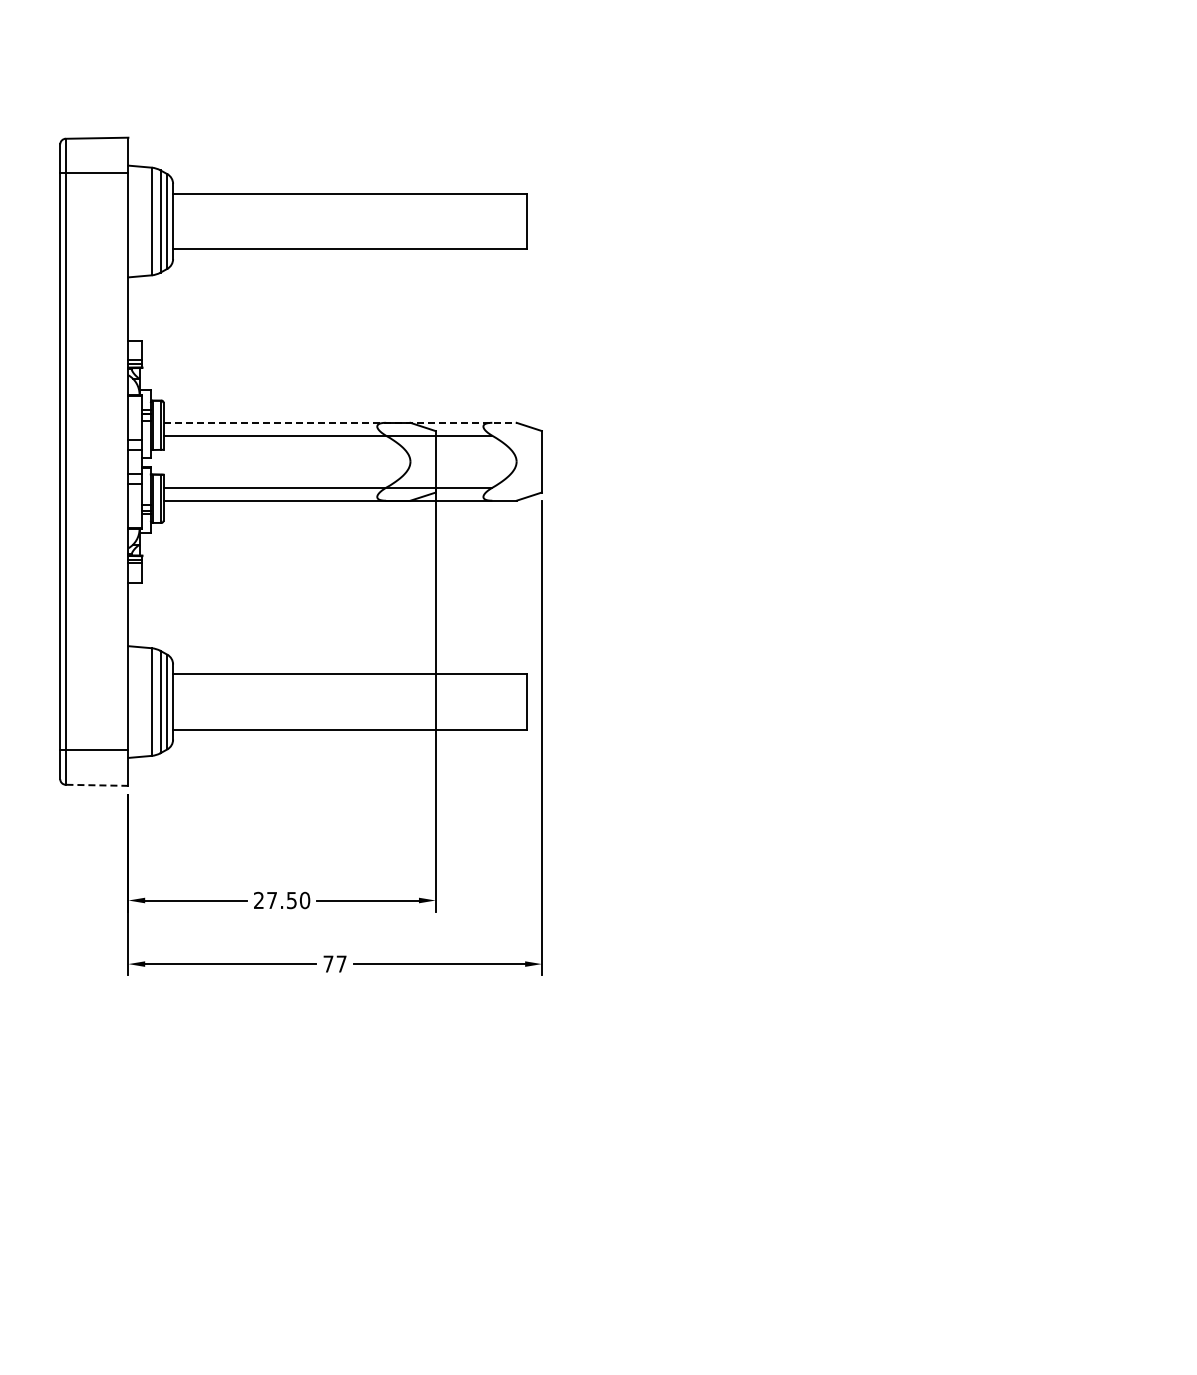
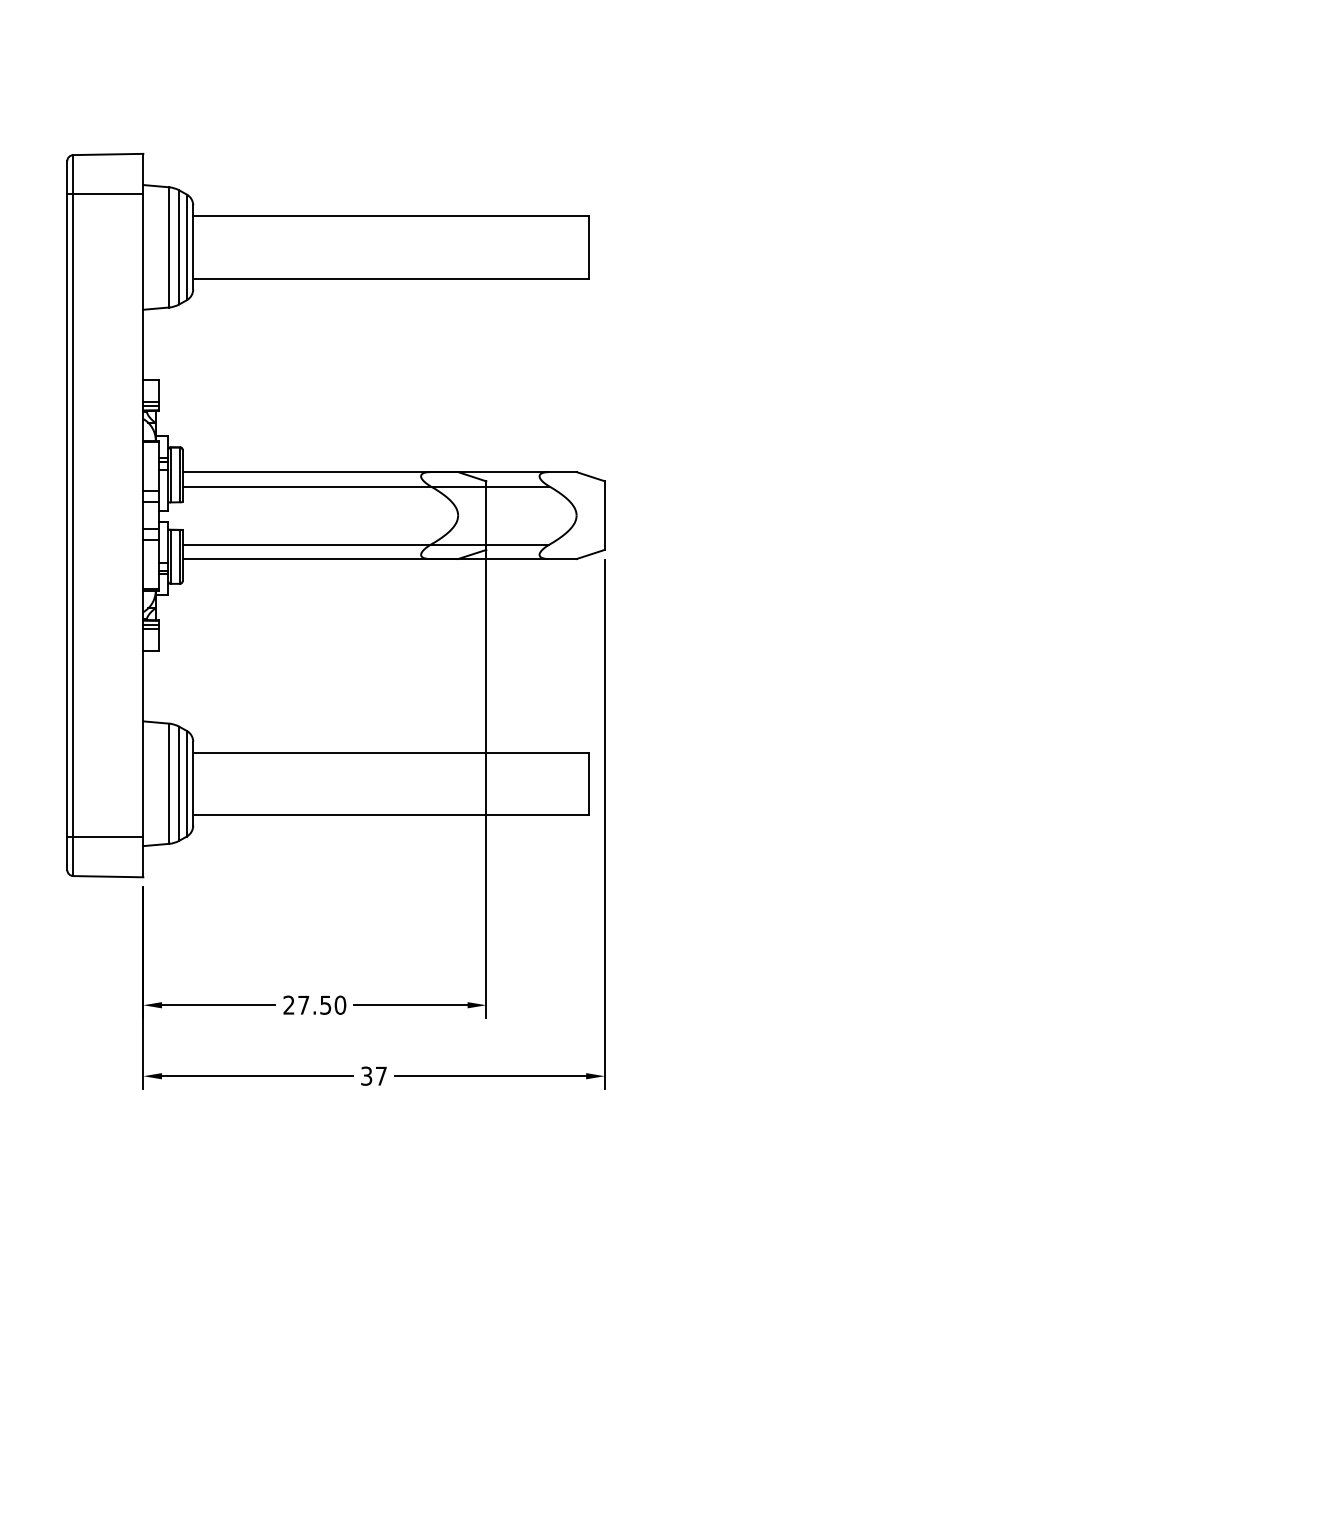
line: (340, 422) -> (380, 471), dashed -> solid
line: (96, 785) -> (107, 876), dashed -> solid
text: (328, 963) -> (366, 1075), 77 -> 37

